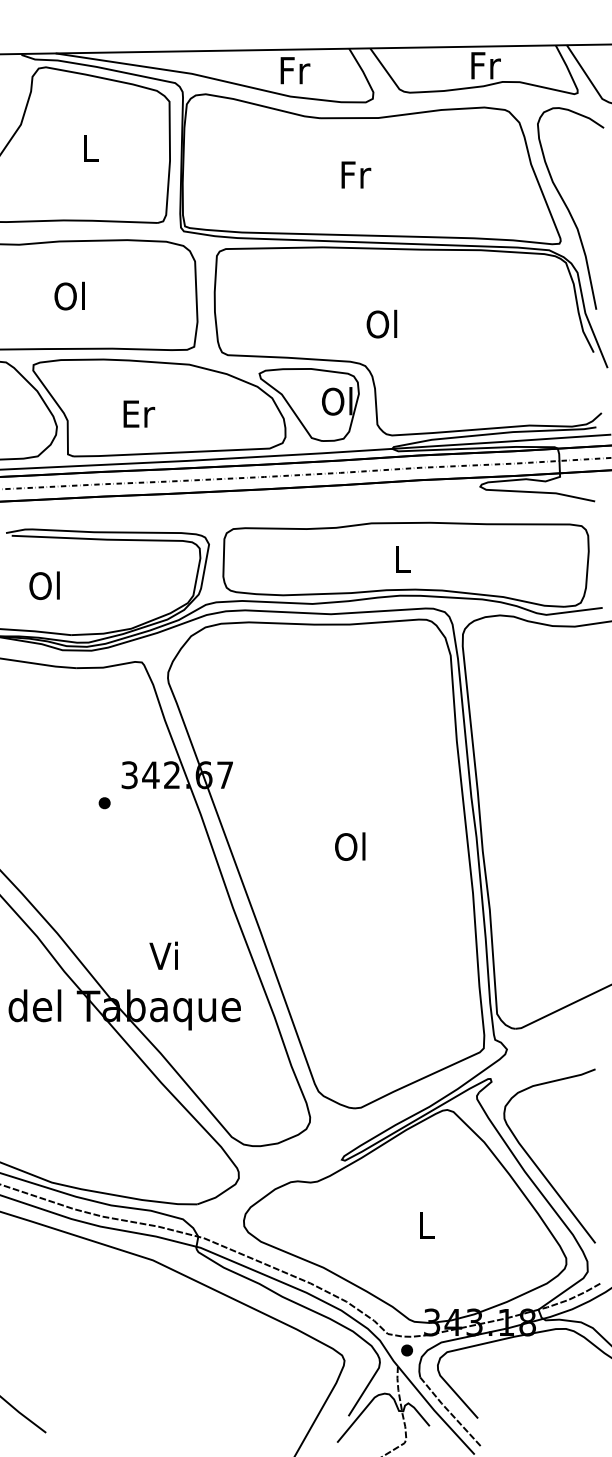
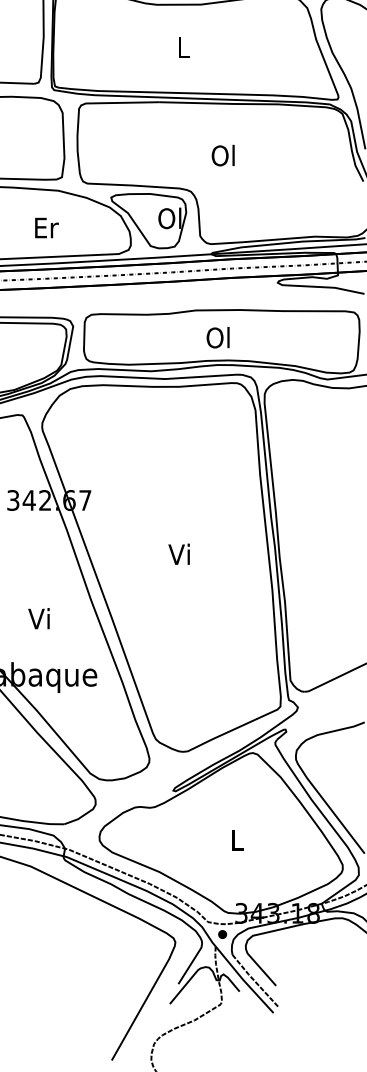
text: (356, 174) -> (184, 47), Fr -> L
text: (381, 323) -> (222, 155), moved
text: (139, 413) -> (47, 227), moved
text: (401, 559) -> (218, 337), L -> Ol
text: (350, 846) -> (179, 554), Ol -> Vi
text: (163, 955) -> (38, 618), moved

